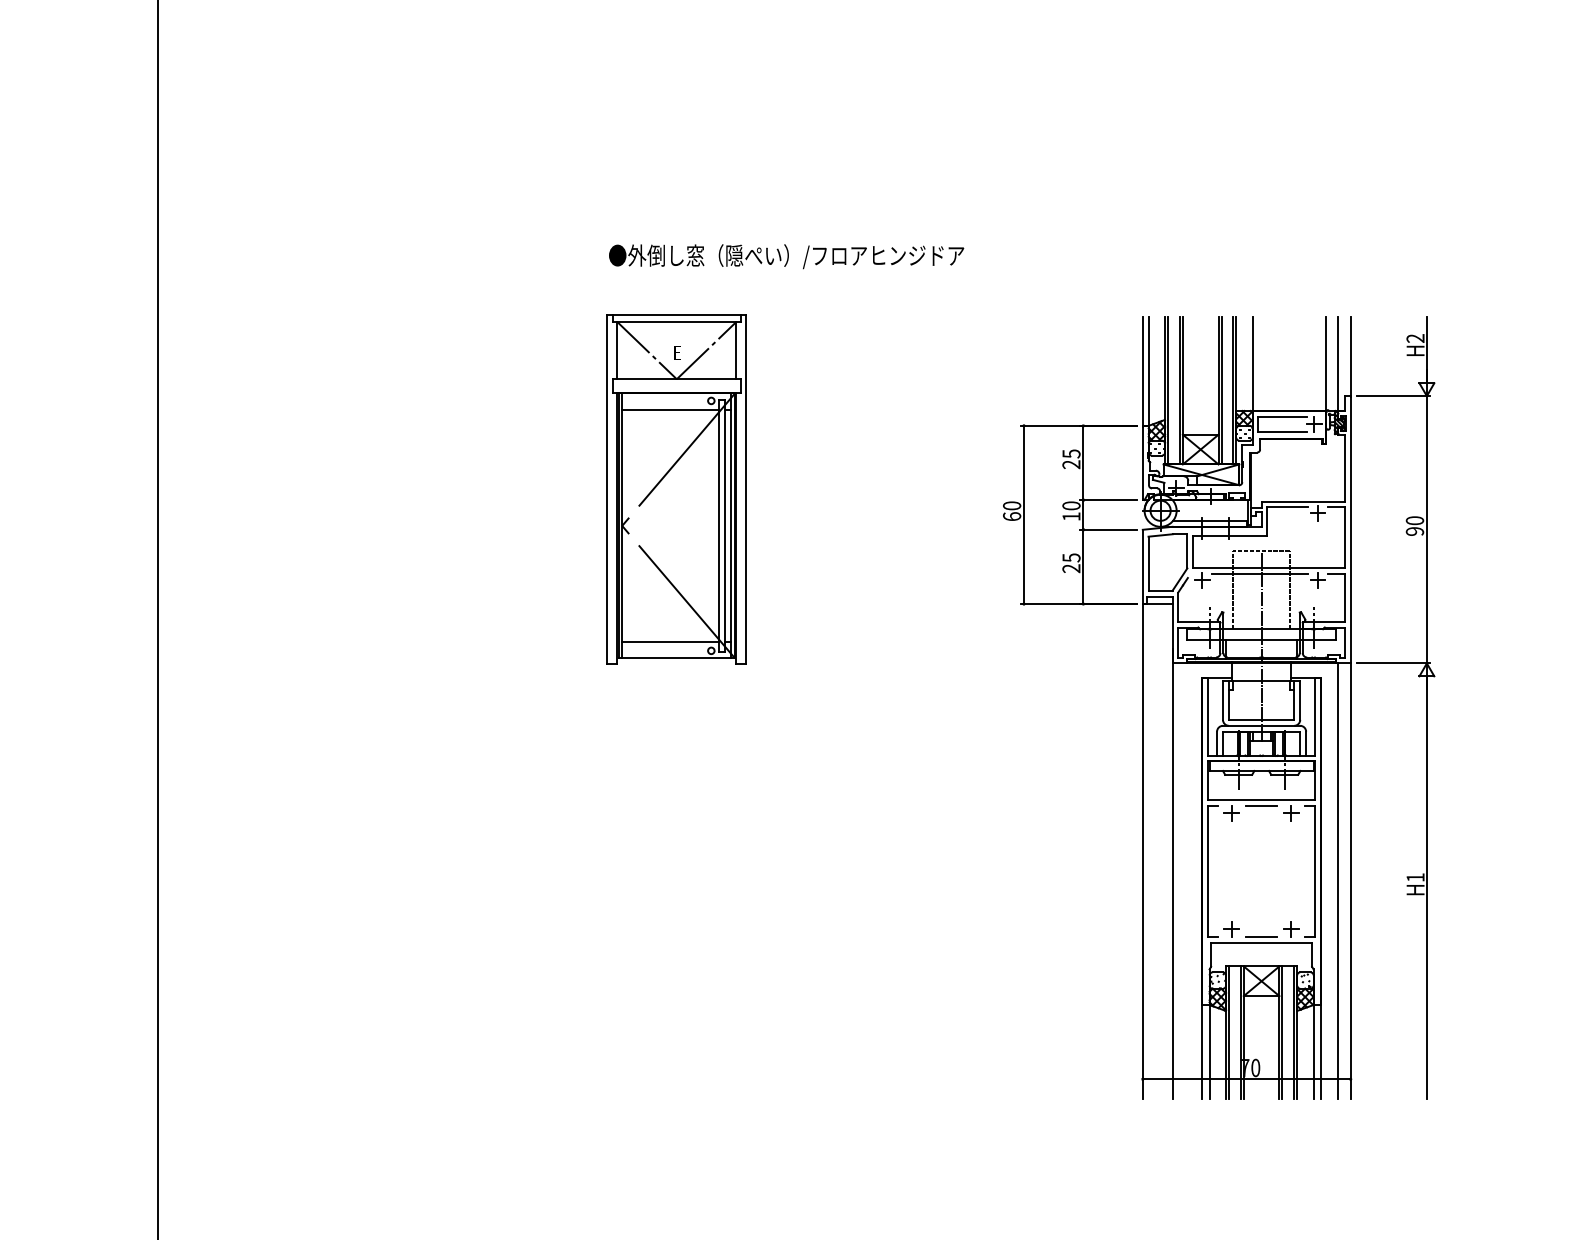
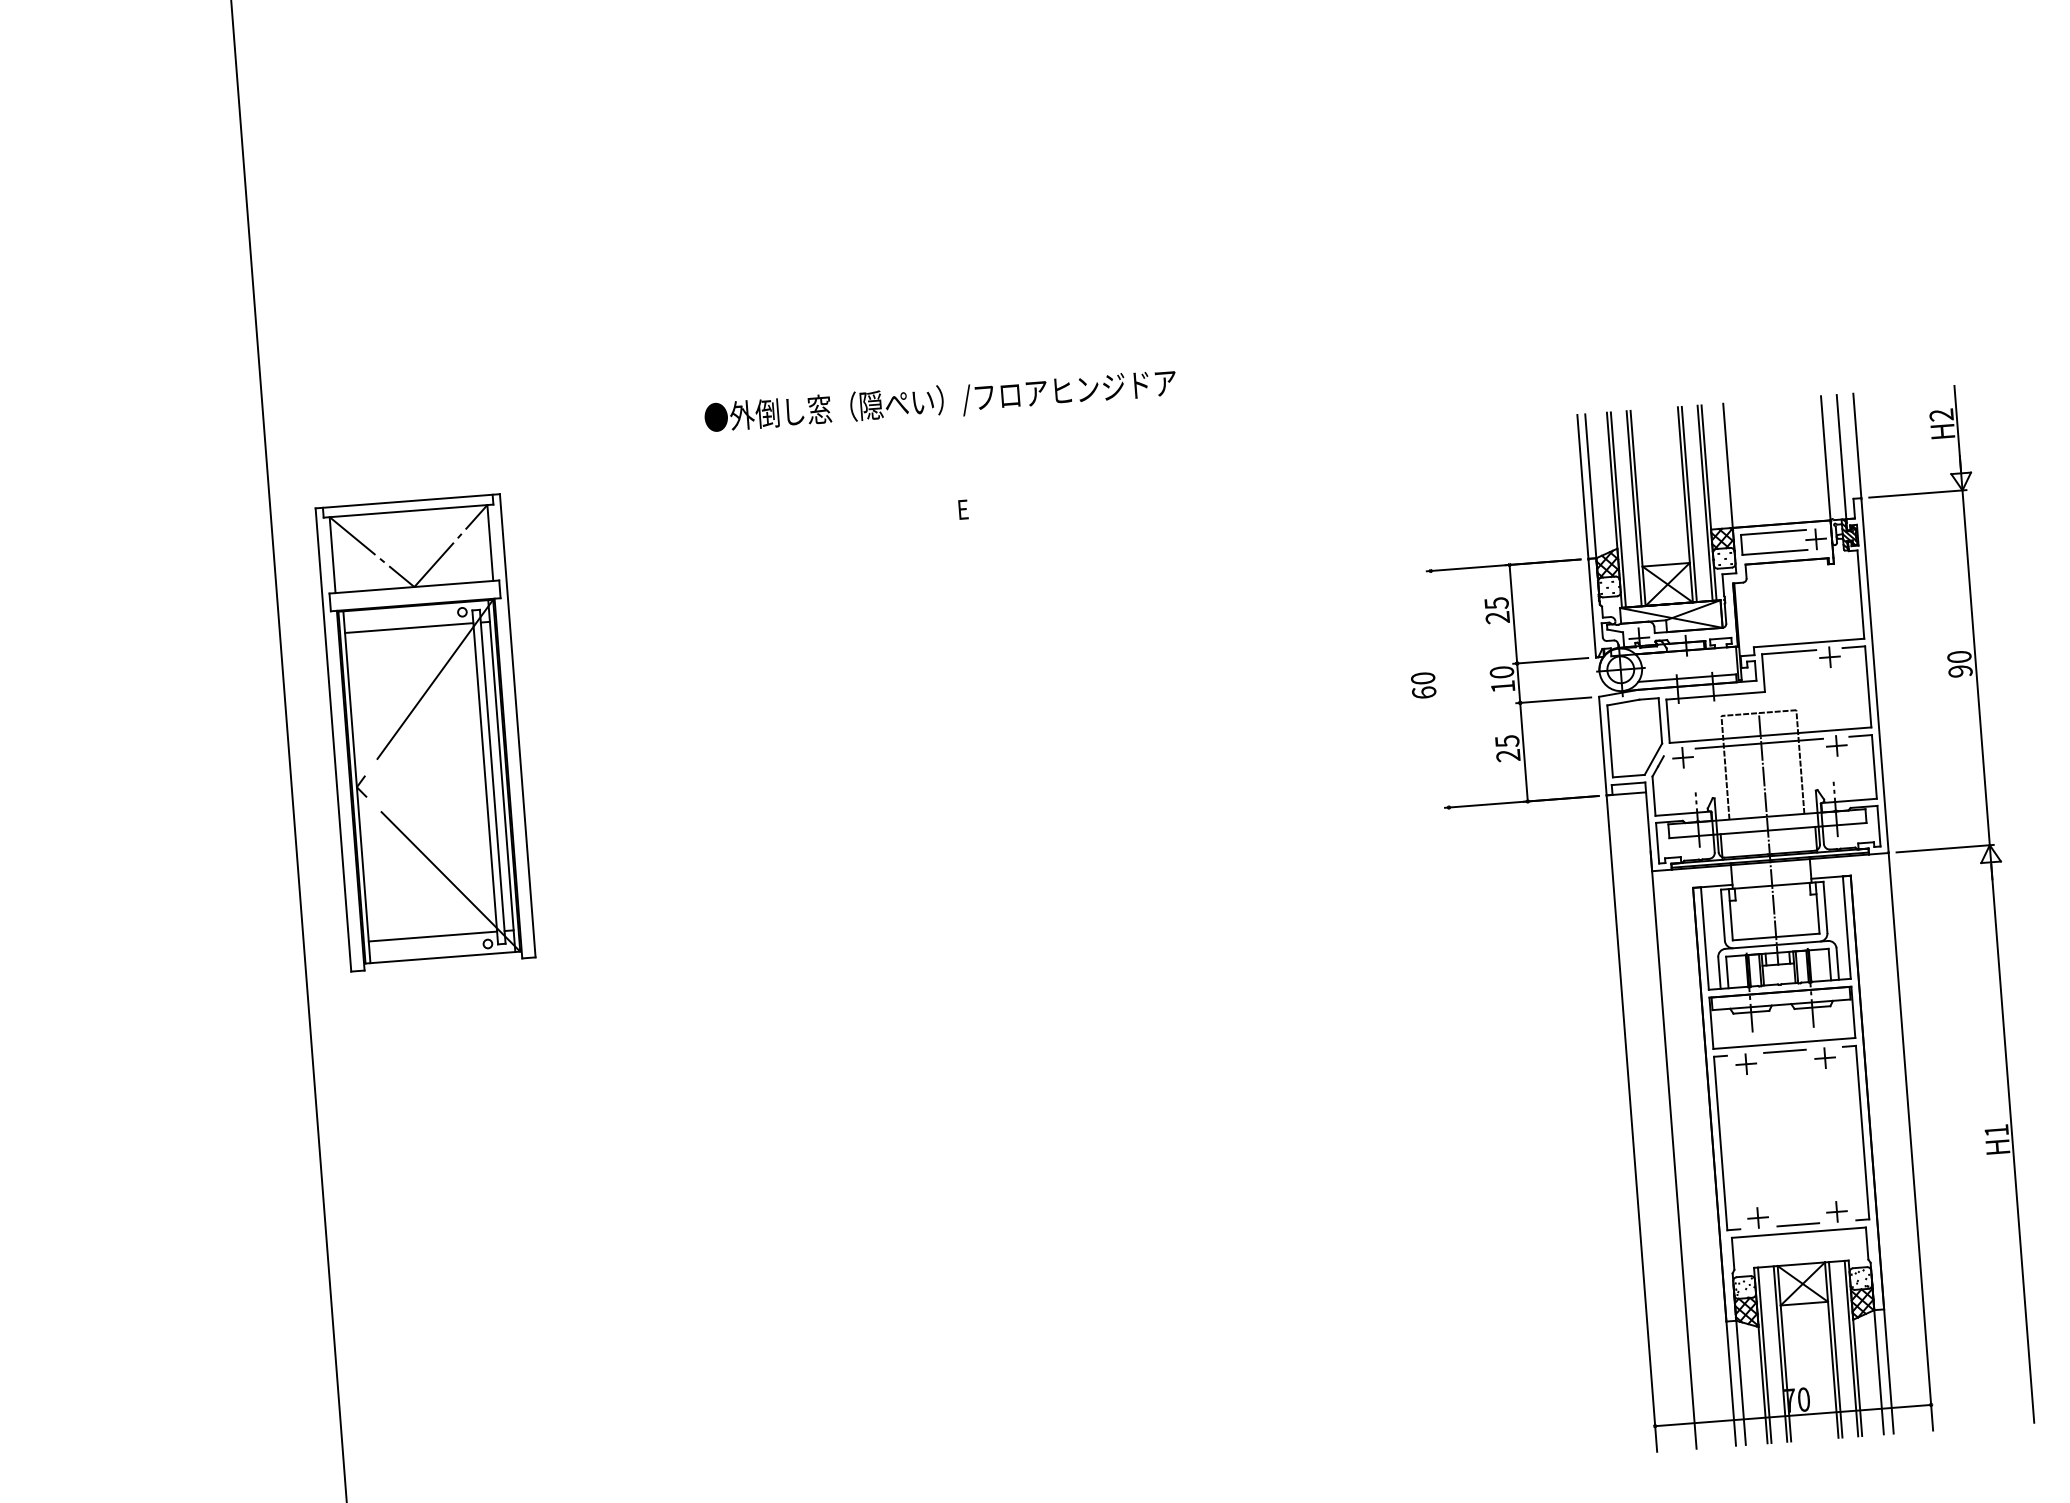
text: (786, 256) -> (940, 401), moved
part: (676, 489) -> (425, 733), moved
line: (1023, 514) -> (1439, 688), removed
line: (1338, 880) -> (1894, 1142), removed

